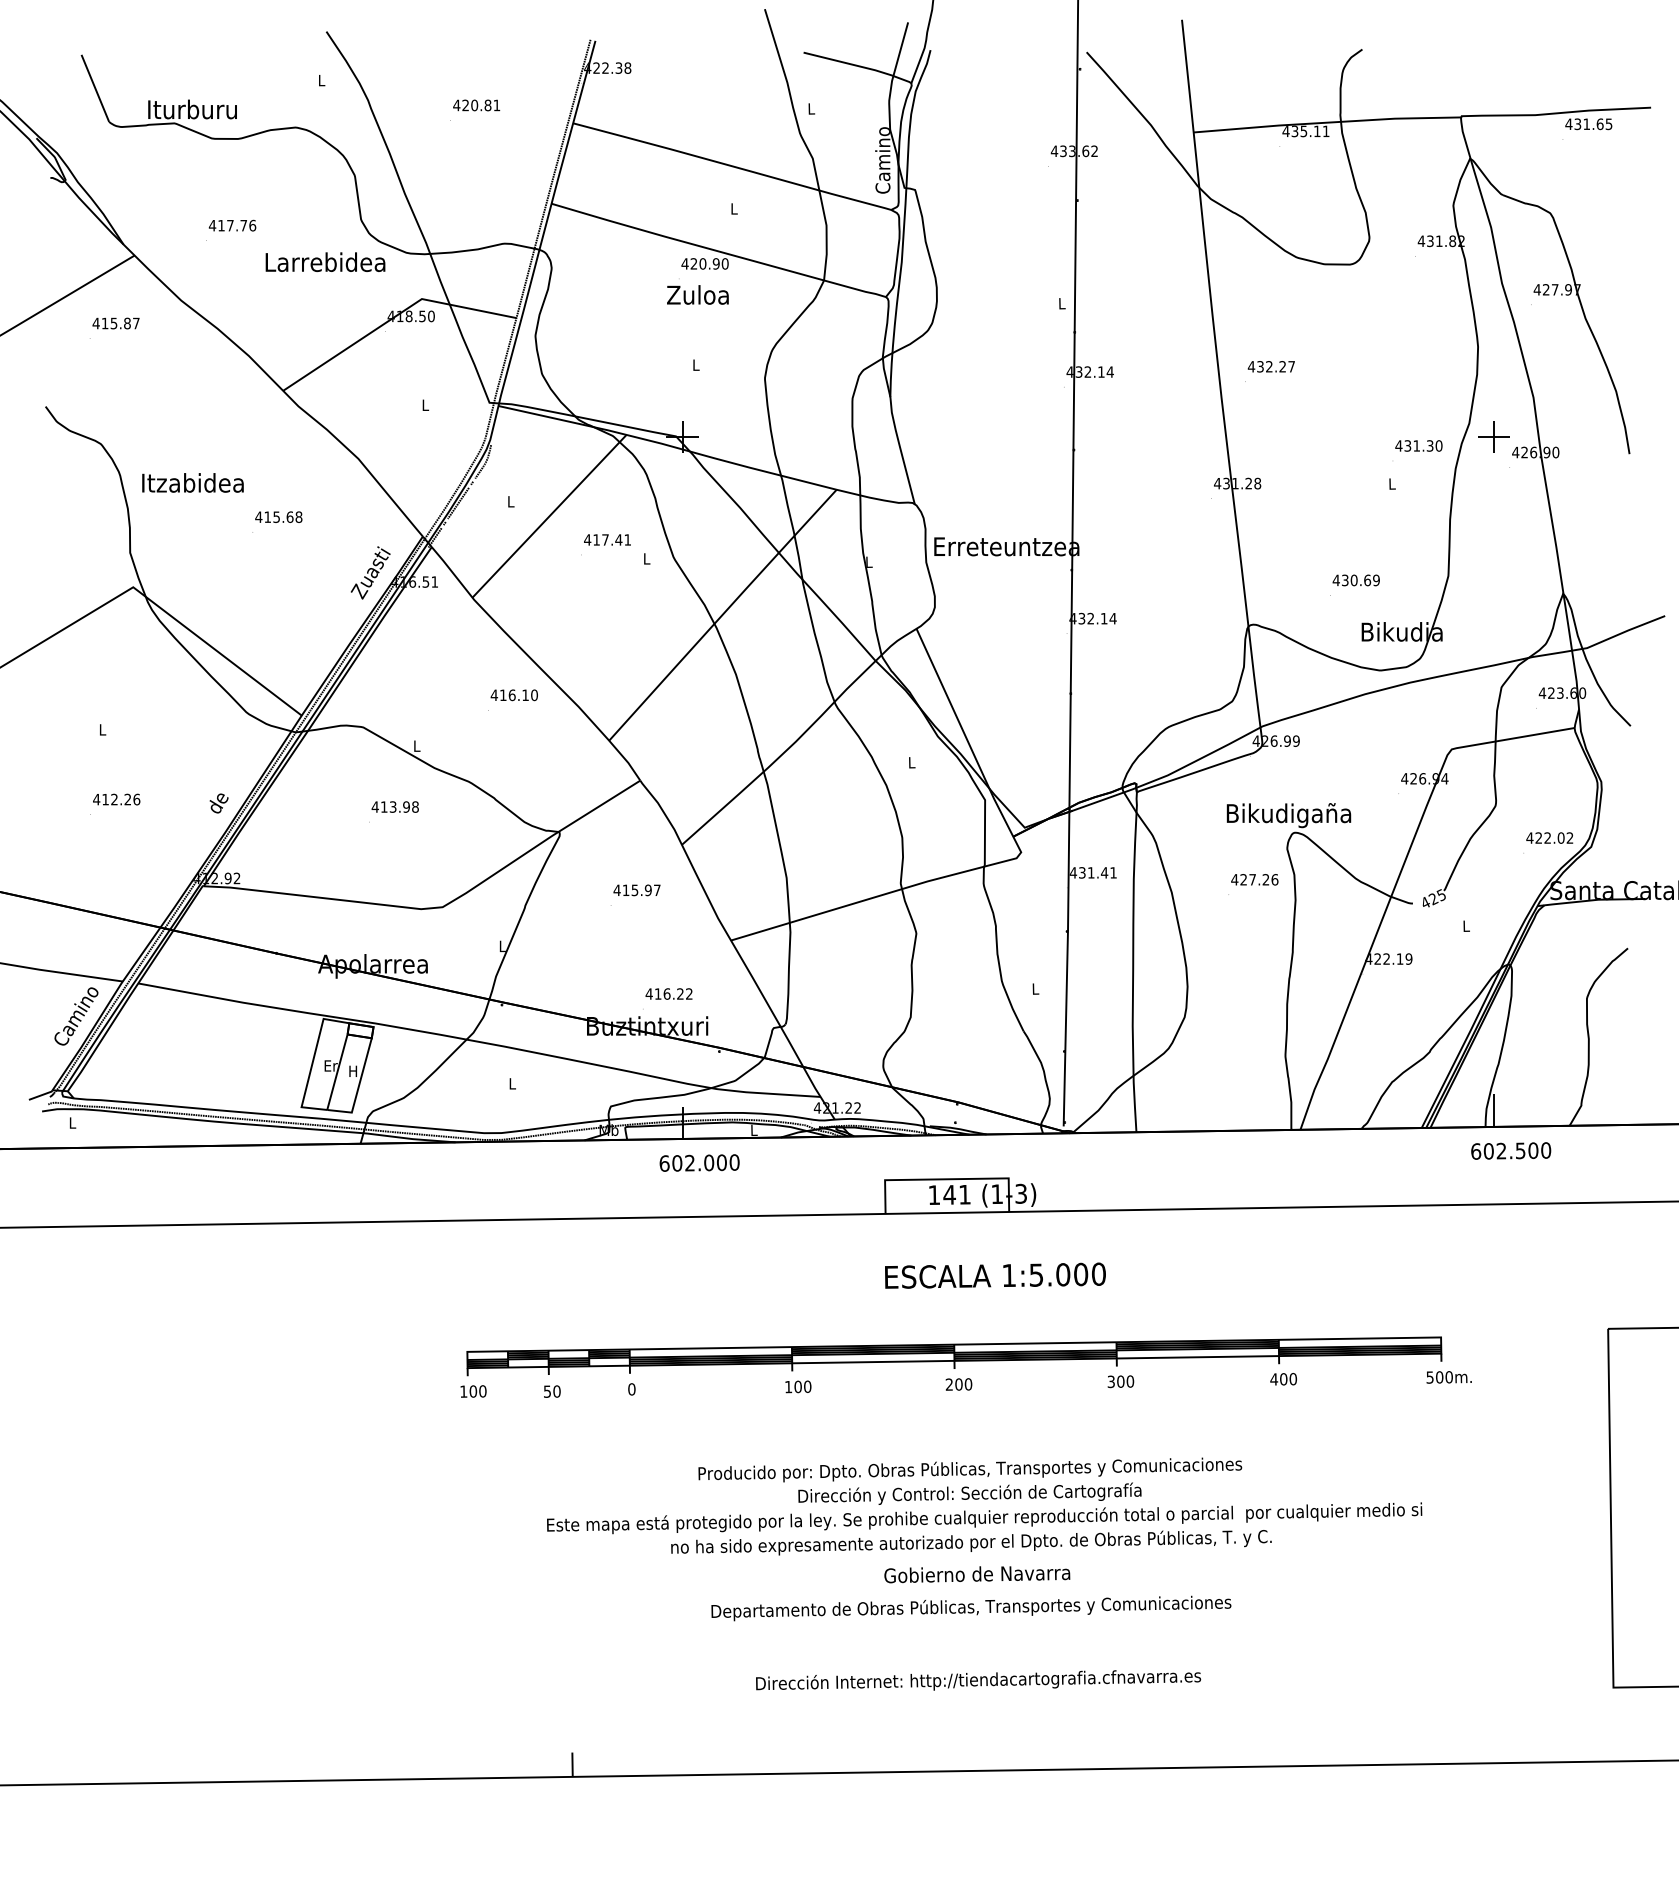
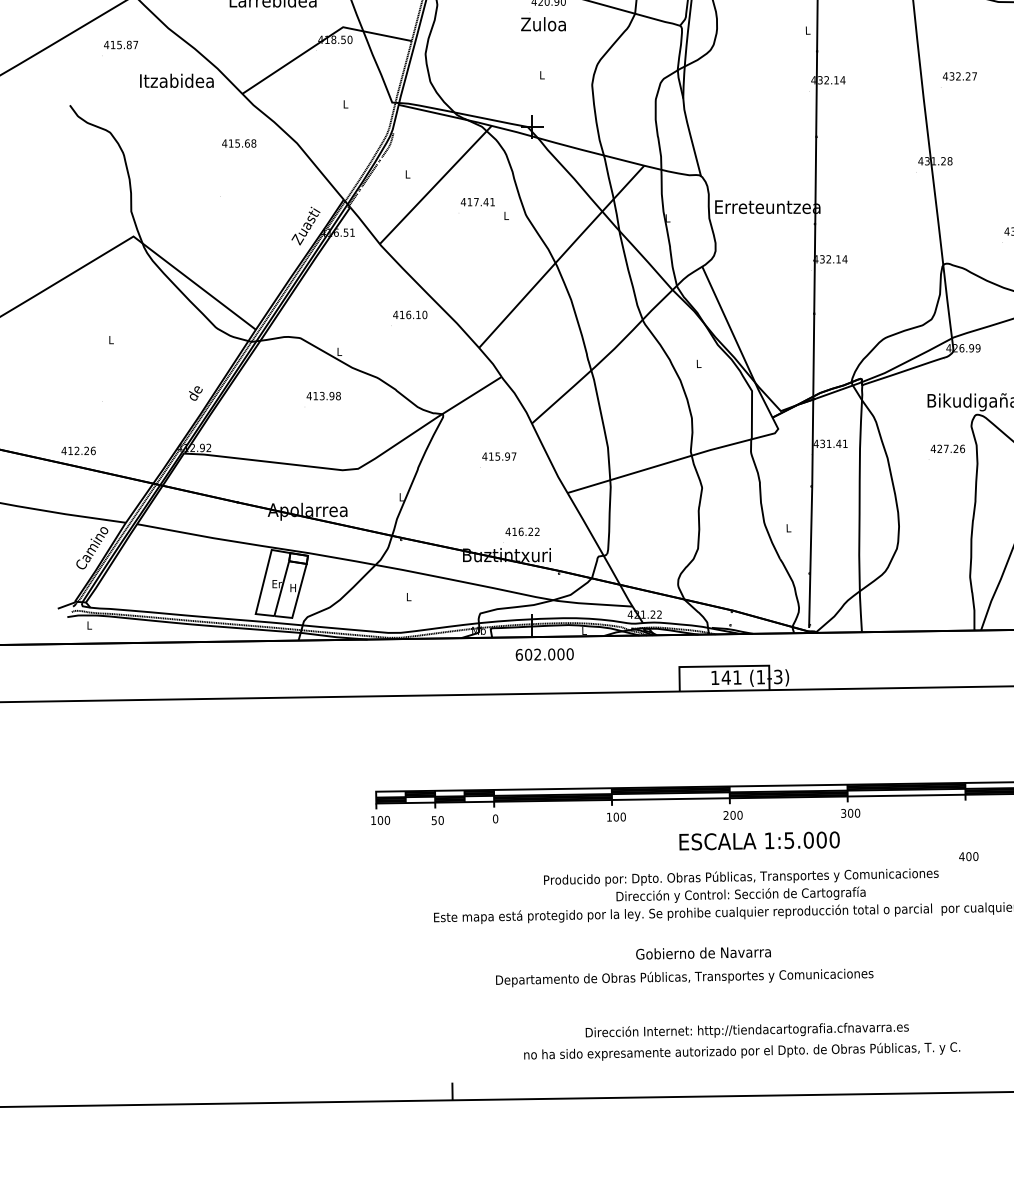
text: (192, 482) -> (176, 80), moved
text: (278, 516) -> (238, 143), moved
text: (116, 799) -> (78, 450), moved
text: (995, 1275) -> (759, 840), moved
text: (1283, 1379) -> (968, 856), moved
text: (971, 1542) -> (742, 1051), moved
text: (977, 1574) -> (703, 953), moved
text: (971, 1608) -> (684, 978), moved

